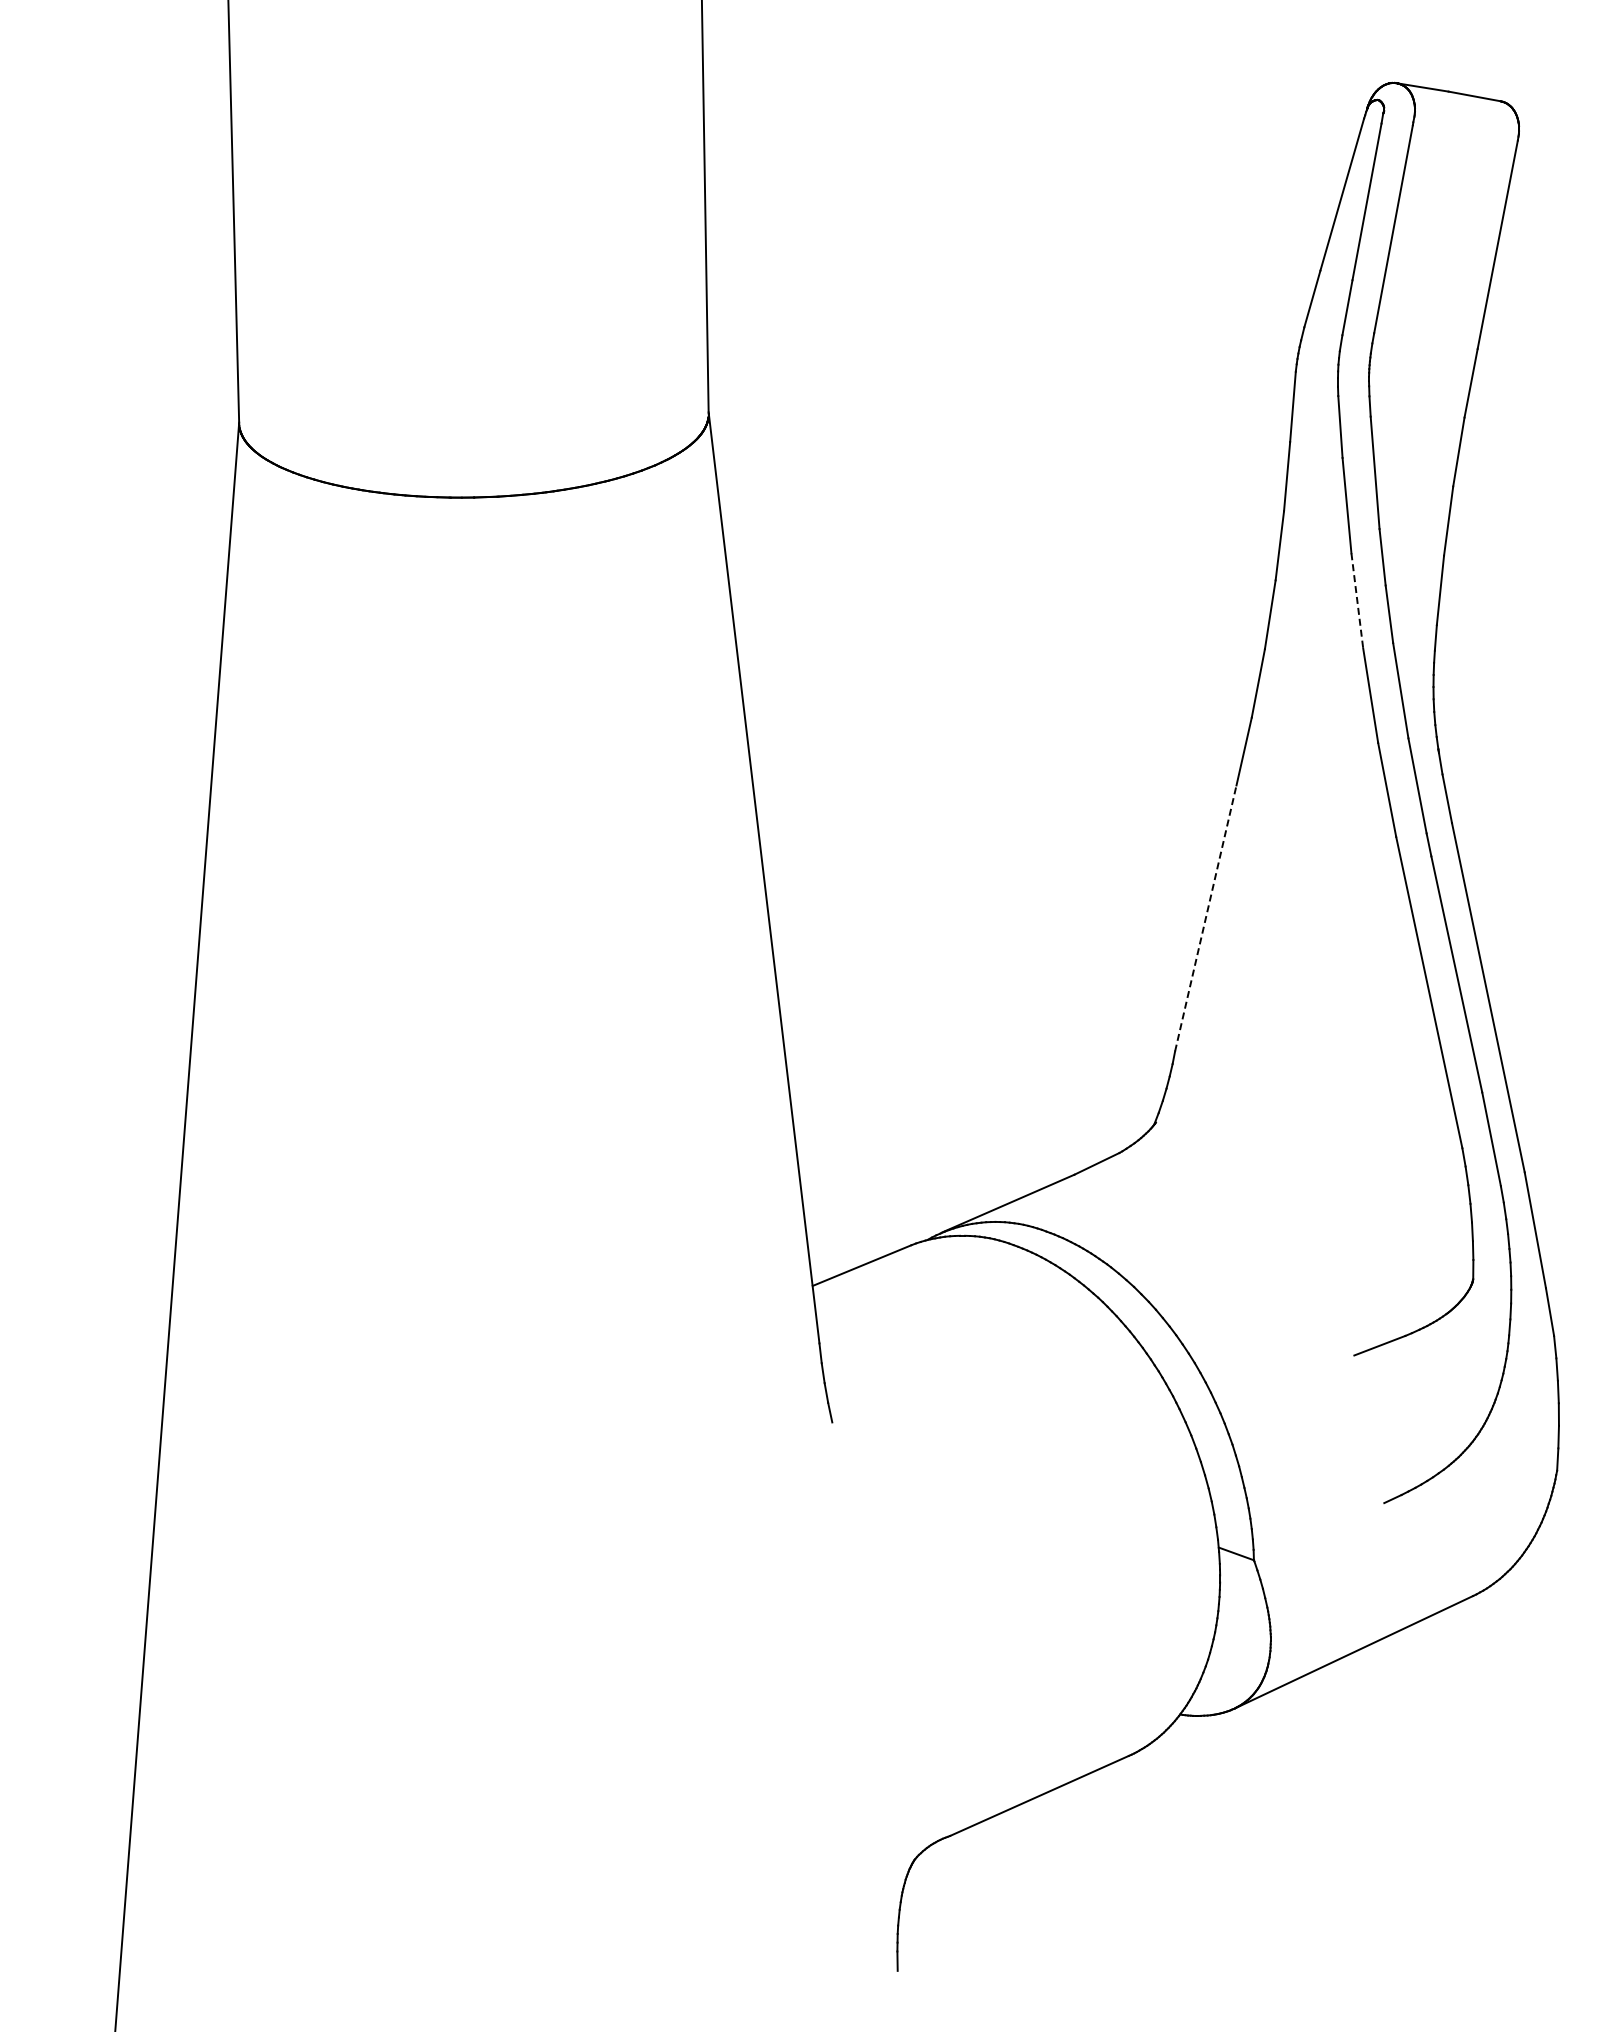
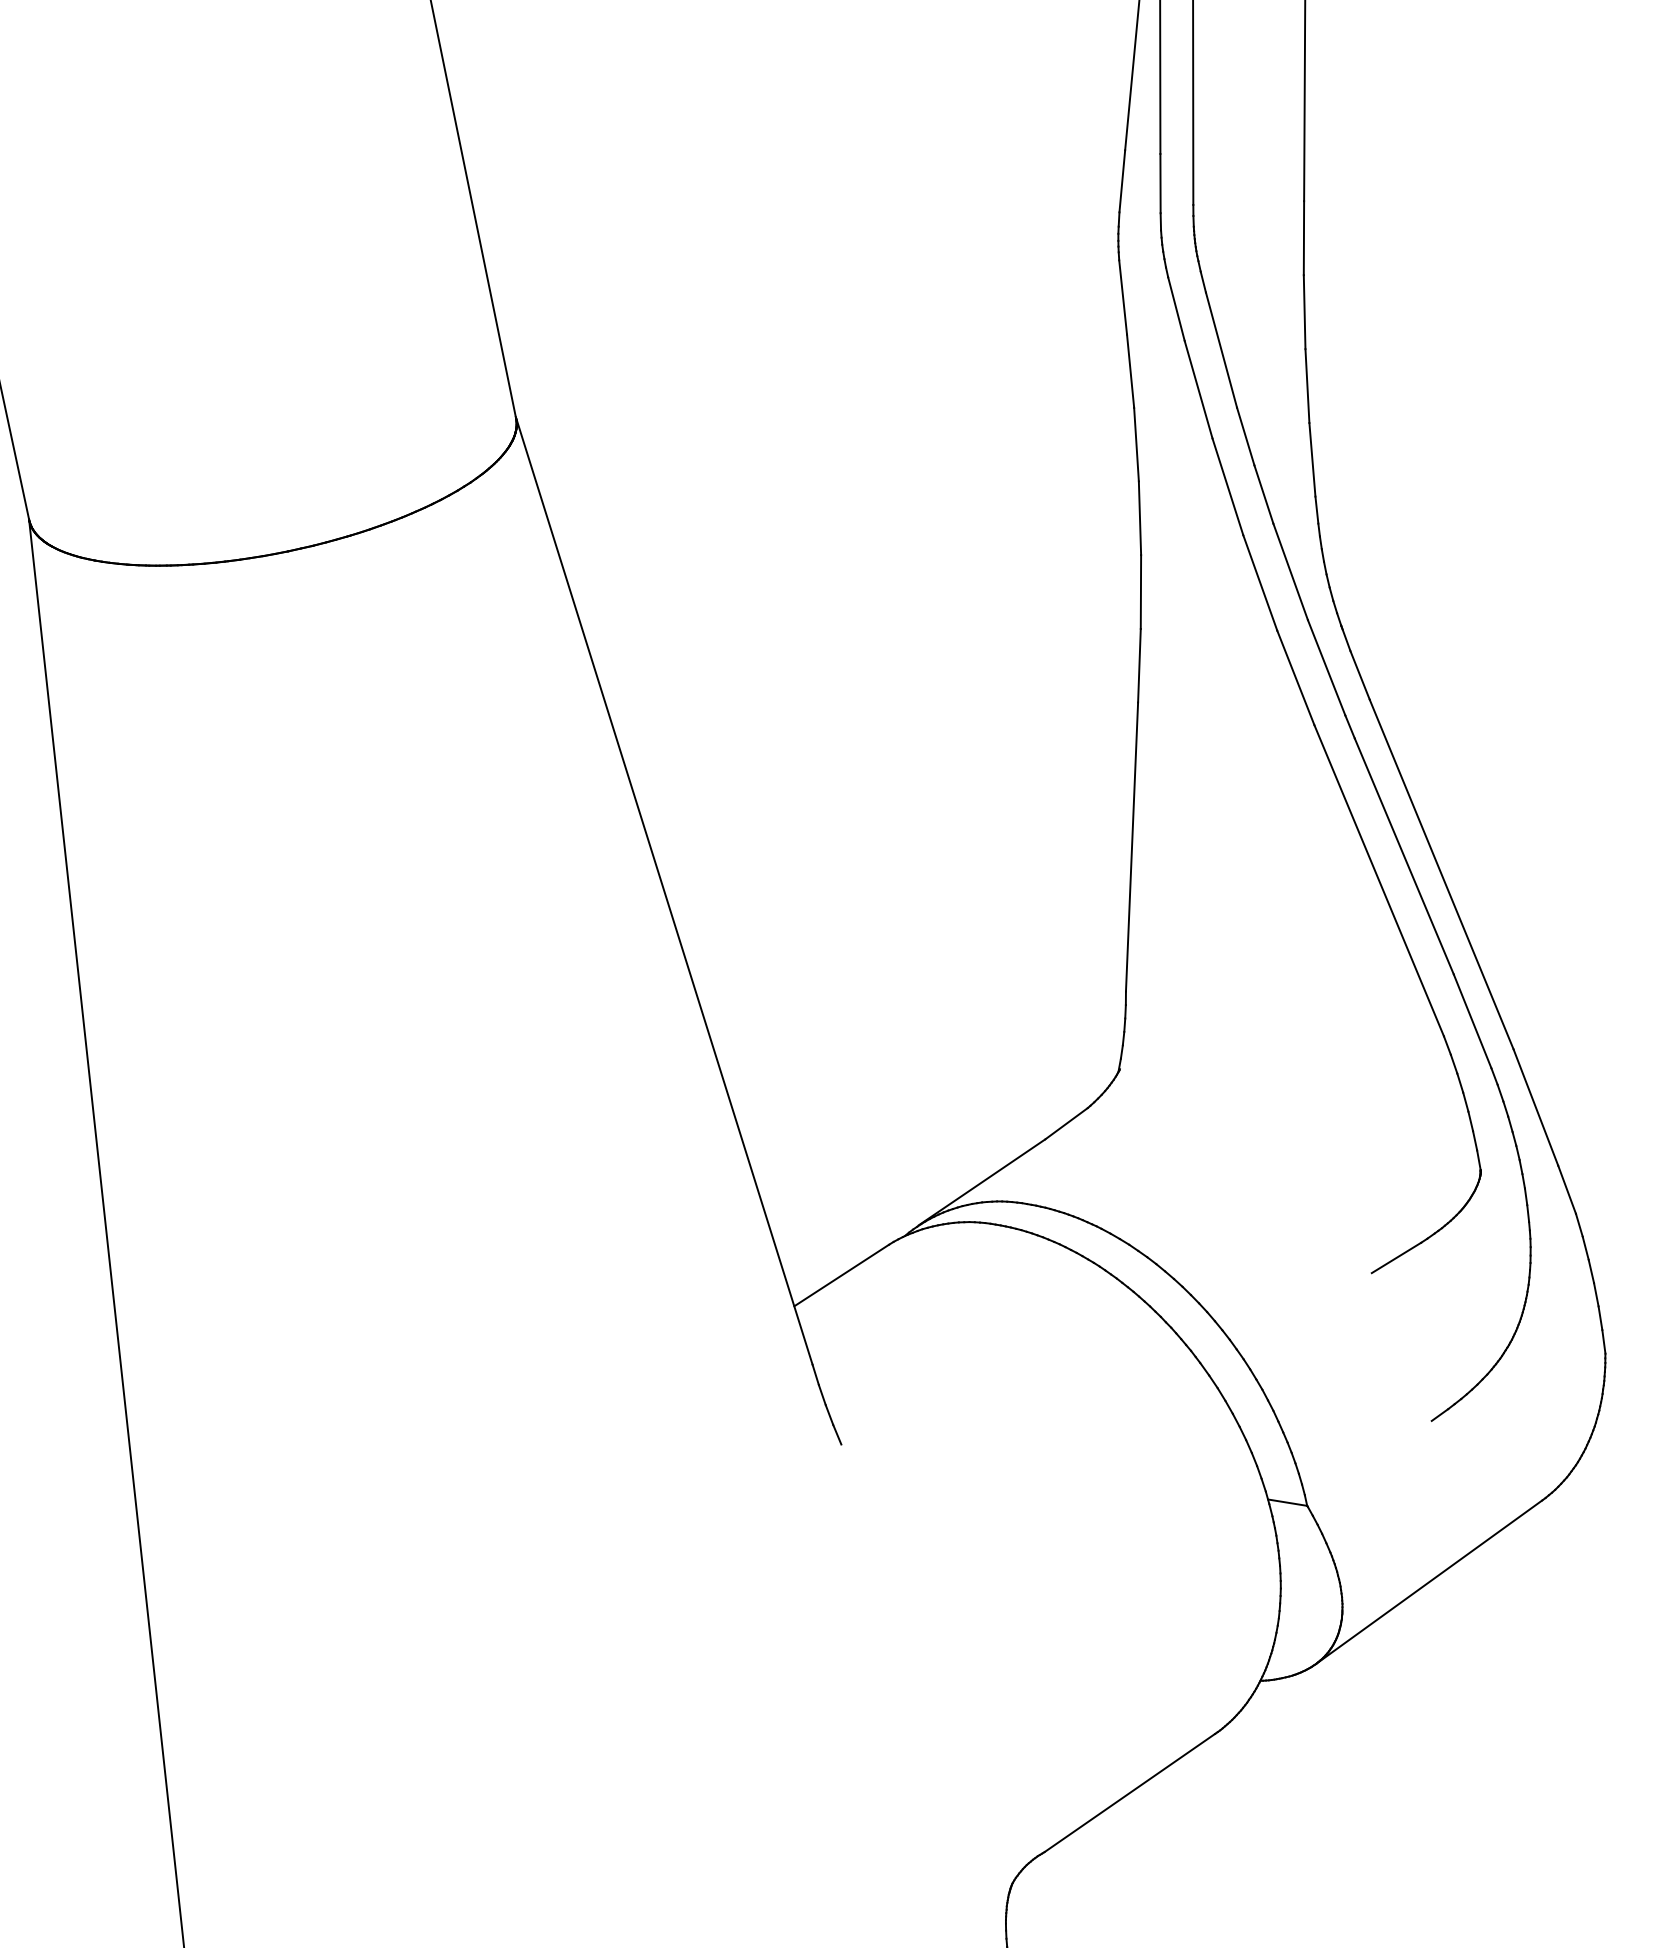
line: (1357, 600) -> (1228, 486), dashed -> solid
line: (1205, 918) -> (1131, 847), dashed -> solid

